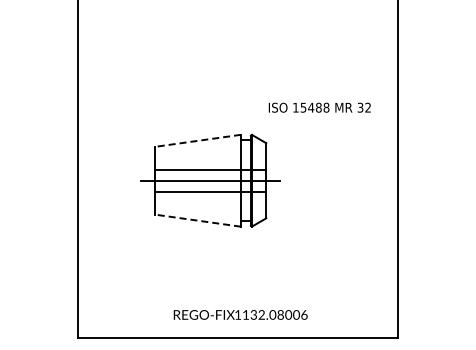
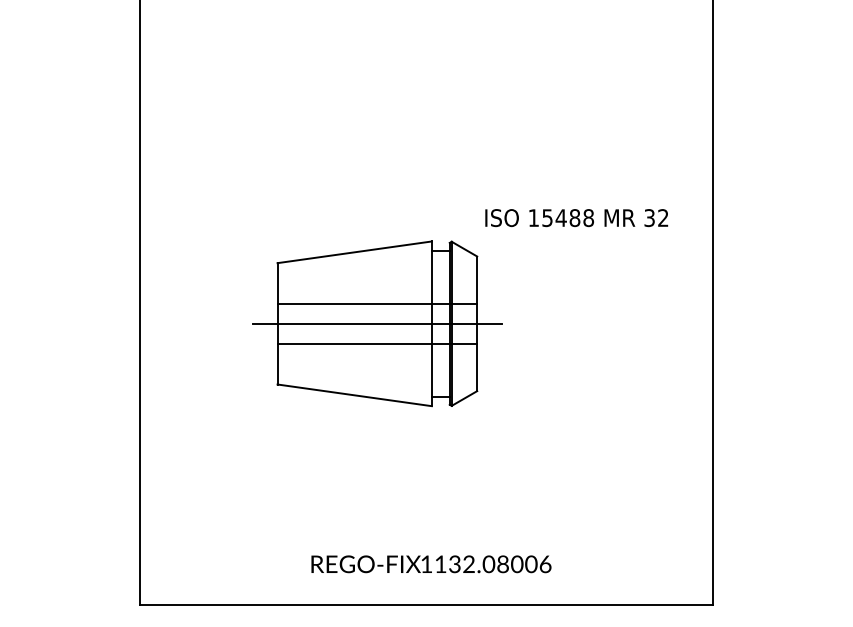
text: (319, 107) -> (576, 217), moved
line: (197, 140) -> (353, 251), dashed -> solid
line: (197, 220) -> (353, 395), dashed -> solid

